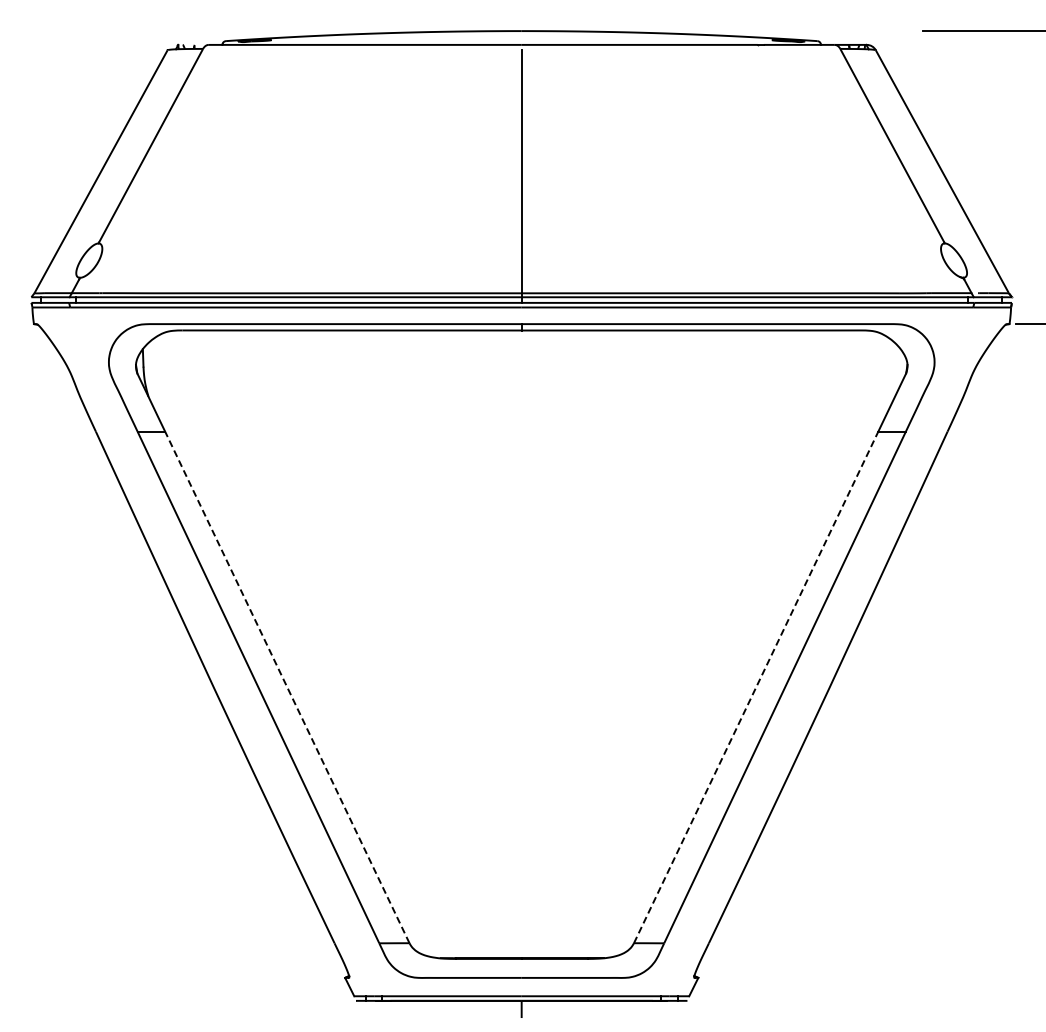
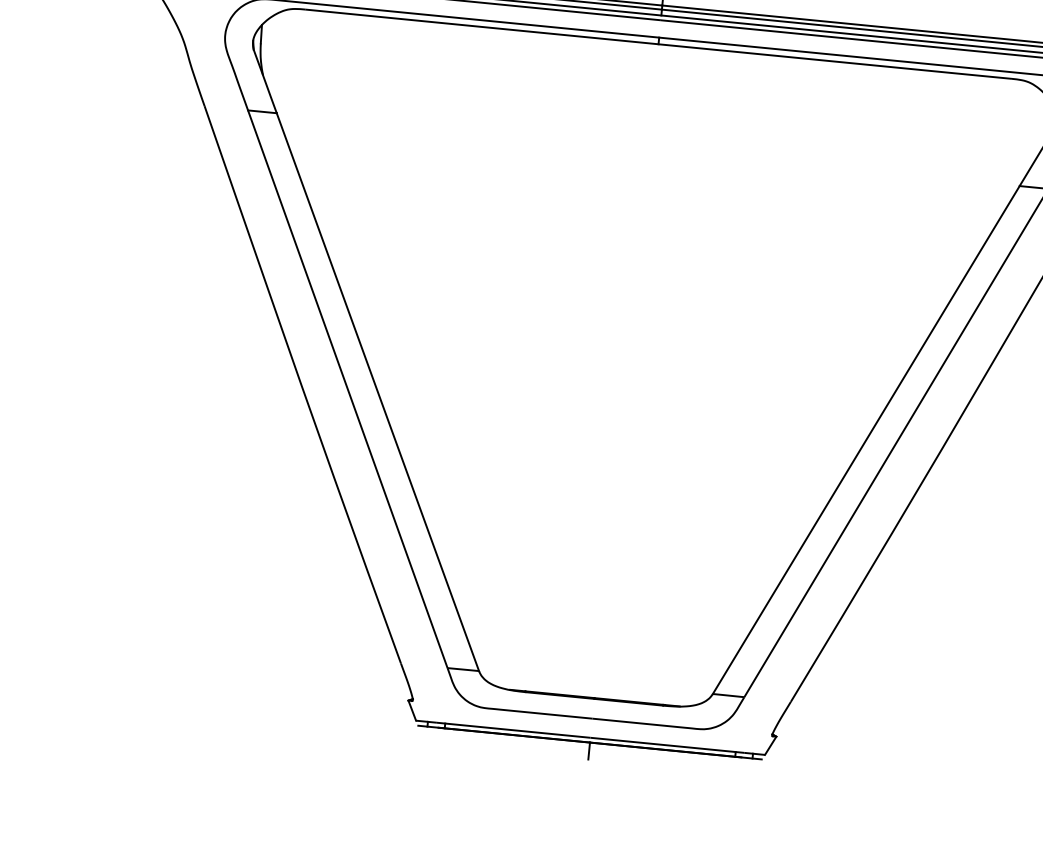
line: (287, 686) -> (378, 391), dashed -> solid
line: (756, 686) -> (866, 439), dashed -> solid

